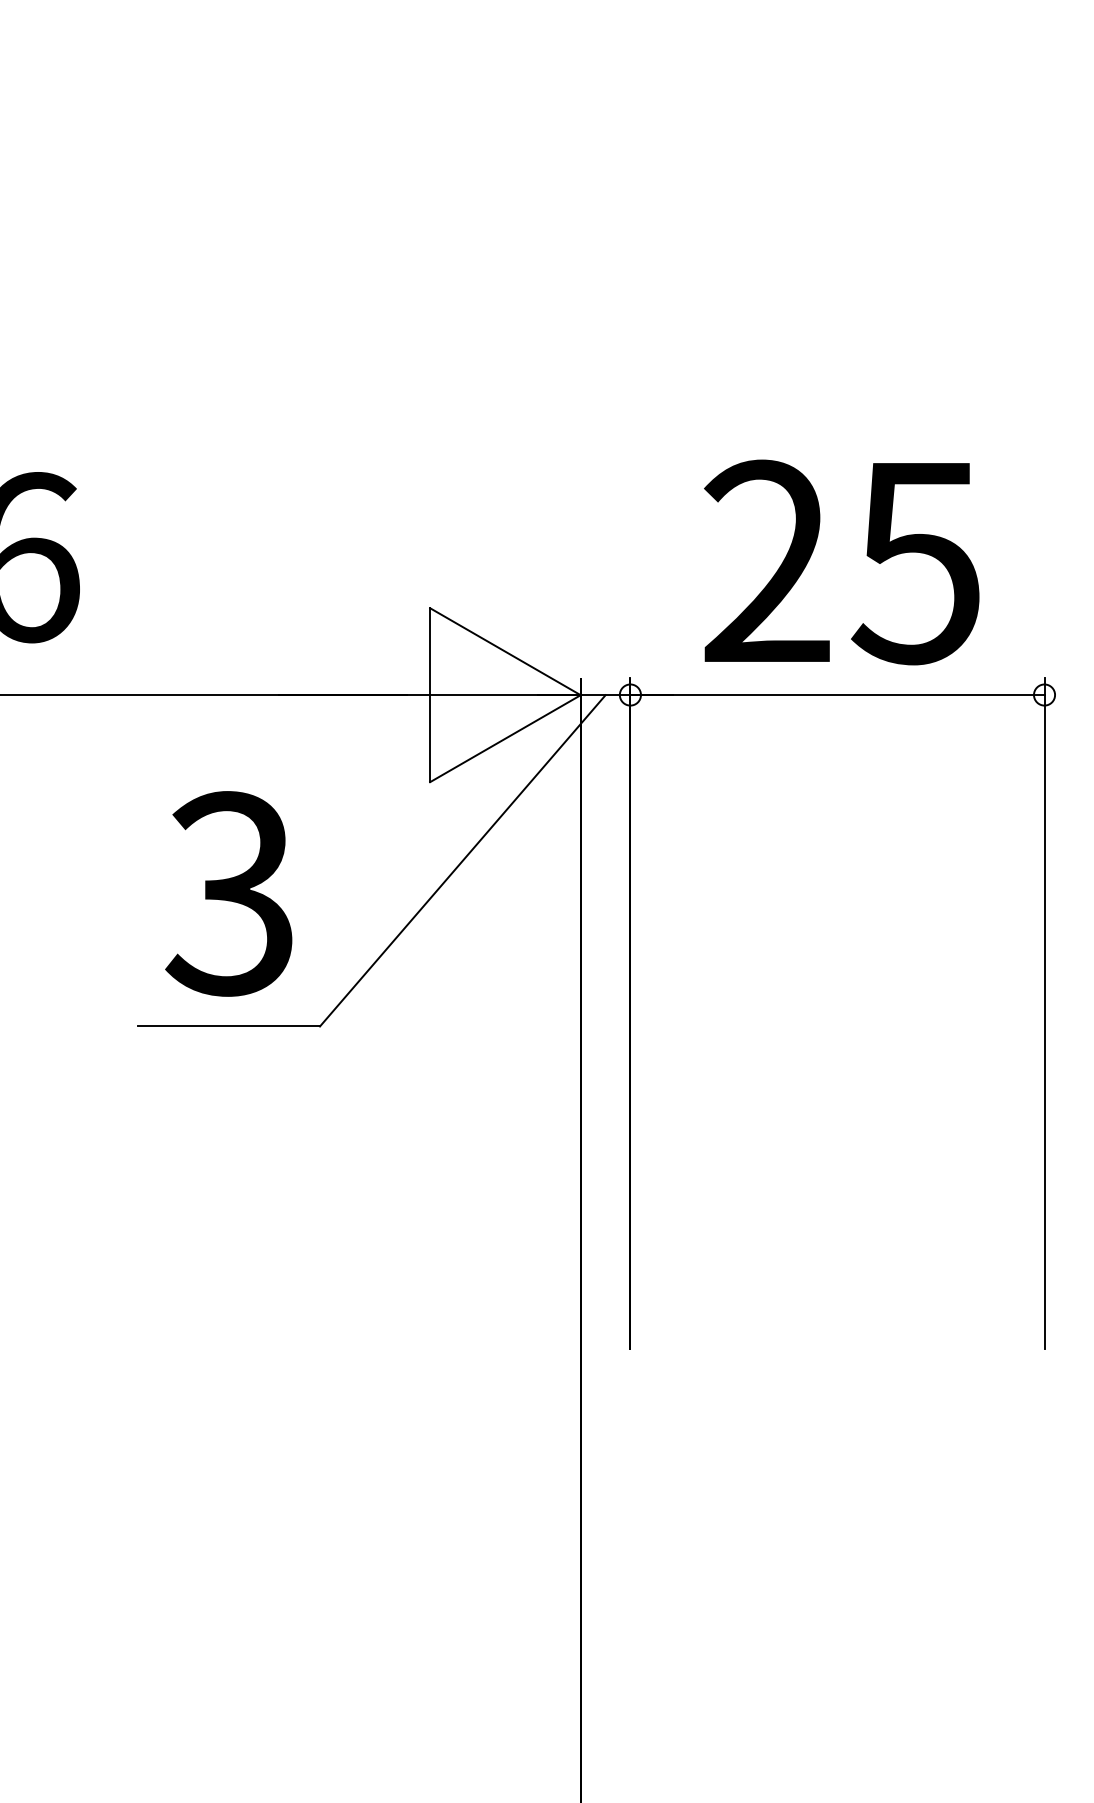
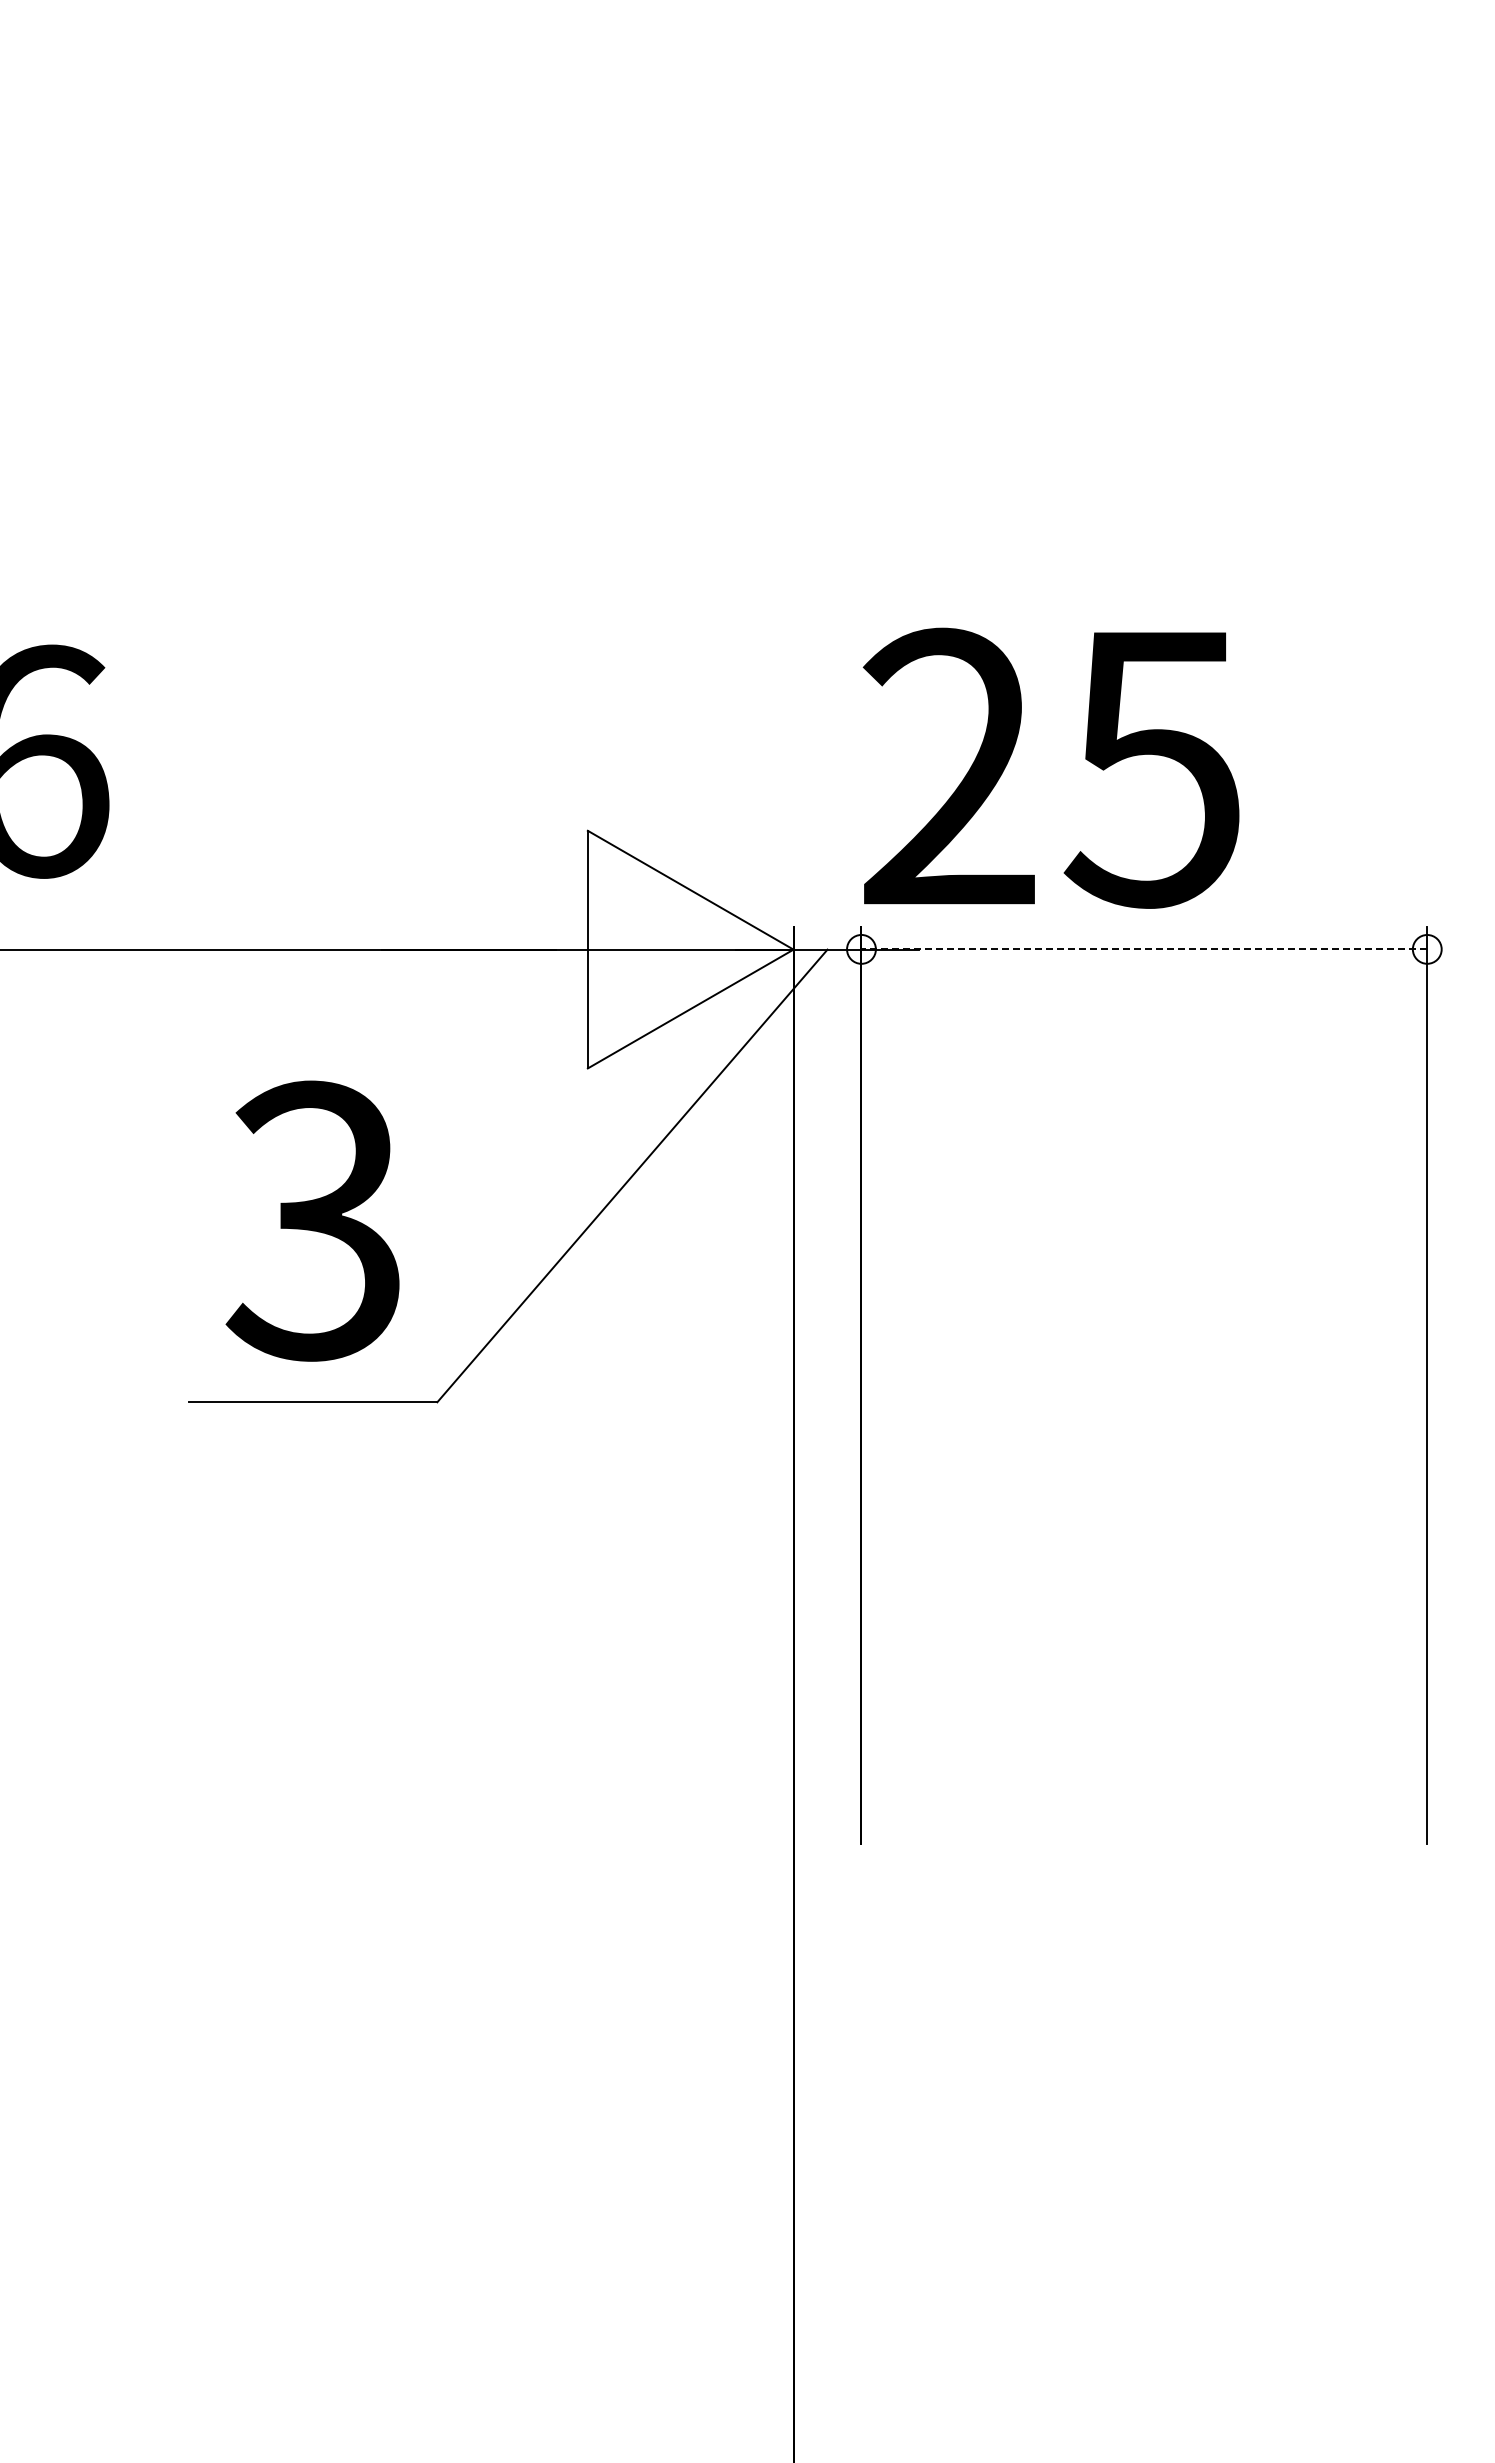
text: (841, 561) -> (1050, 767), moved
line: (837, 695) -> (1144, 949), solid -> dashed

